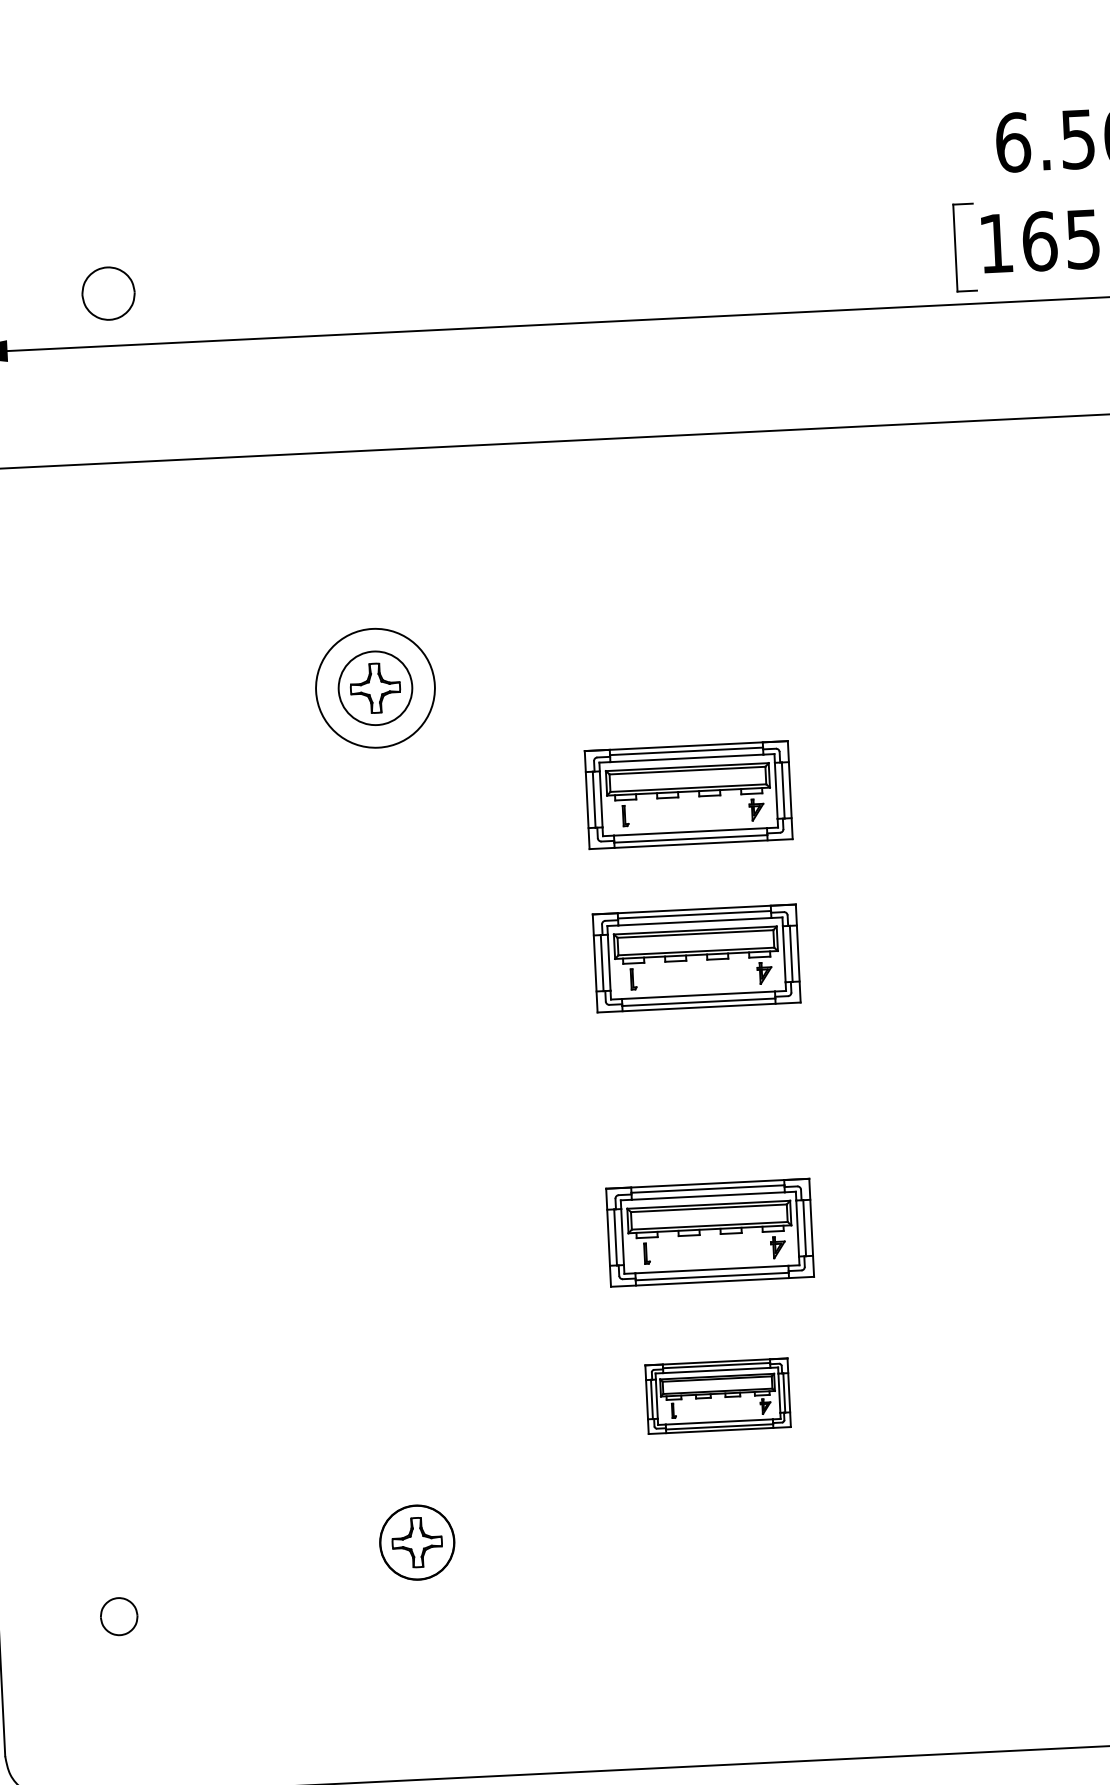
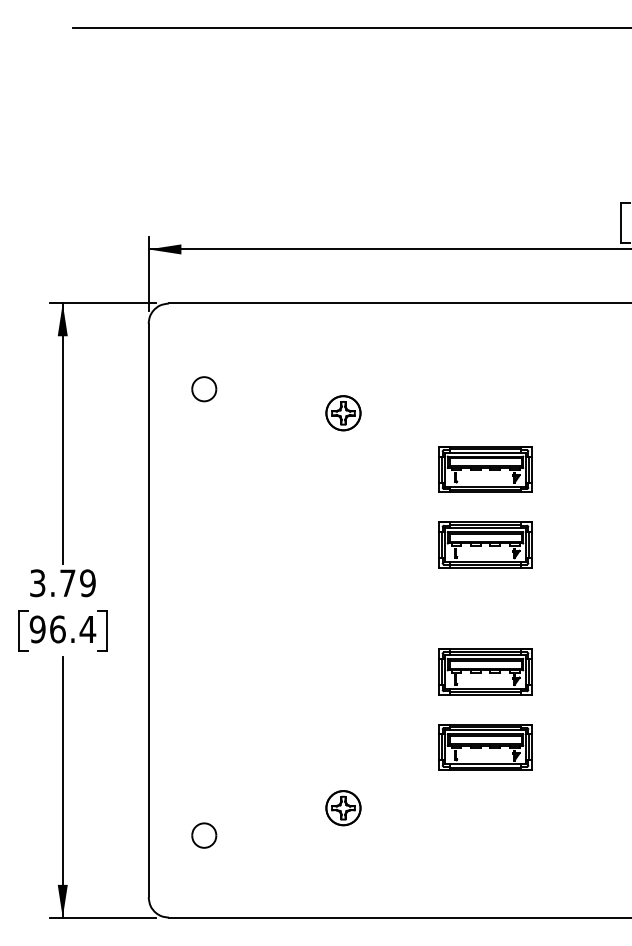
part: (109, 294) -> (204, 389), moved
circle: (375, 688) -> (343, 413), size x0.62
part: (718, 1396) -> (485, 747), size x1.43
part: (119, 1616) -> (204, 835), size x1.43

